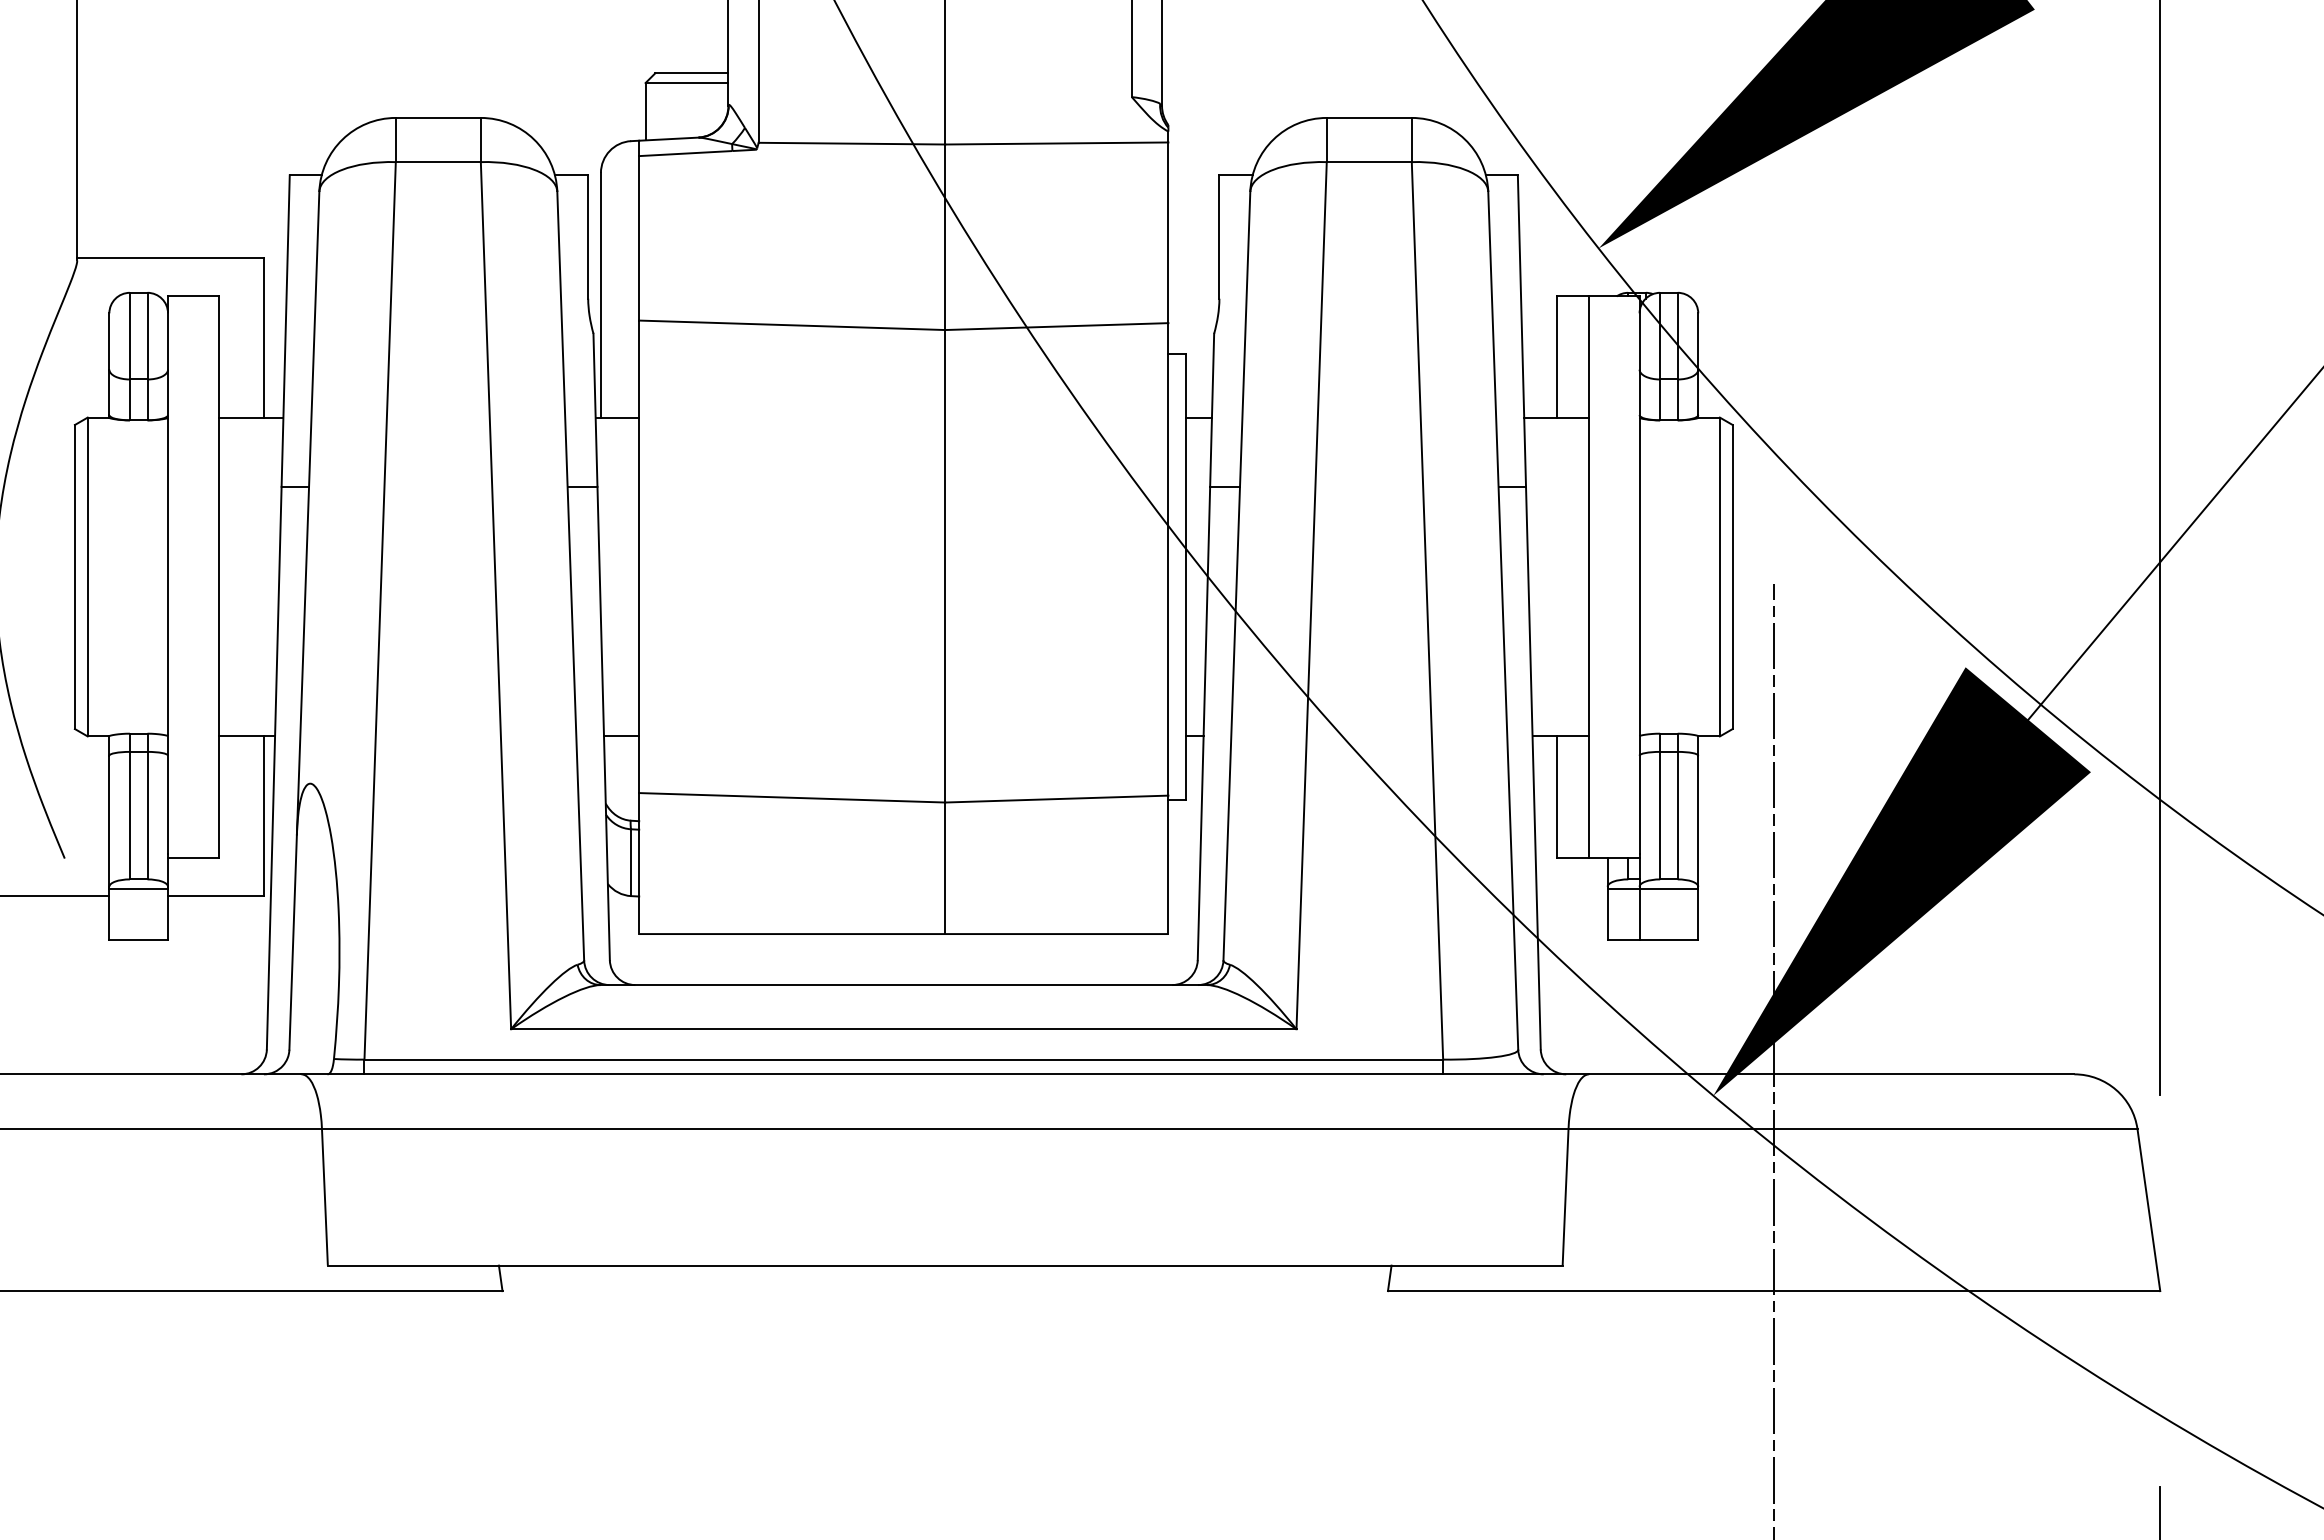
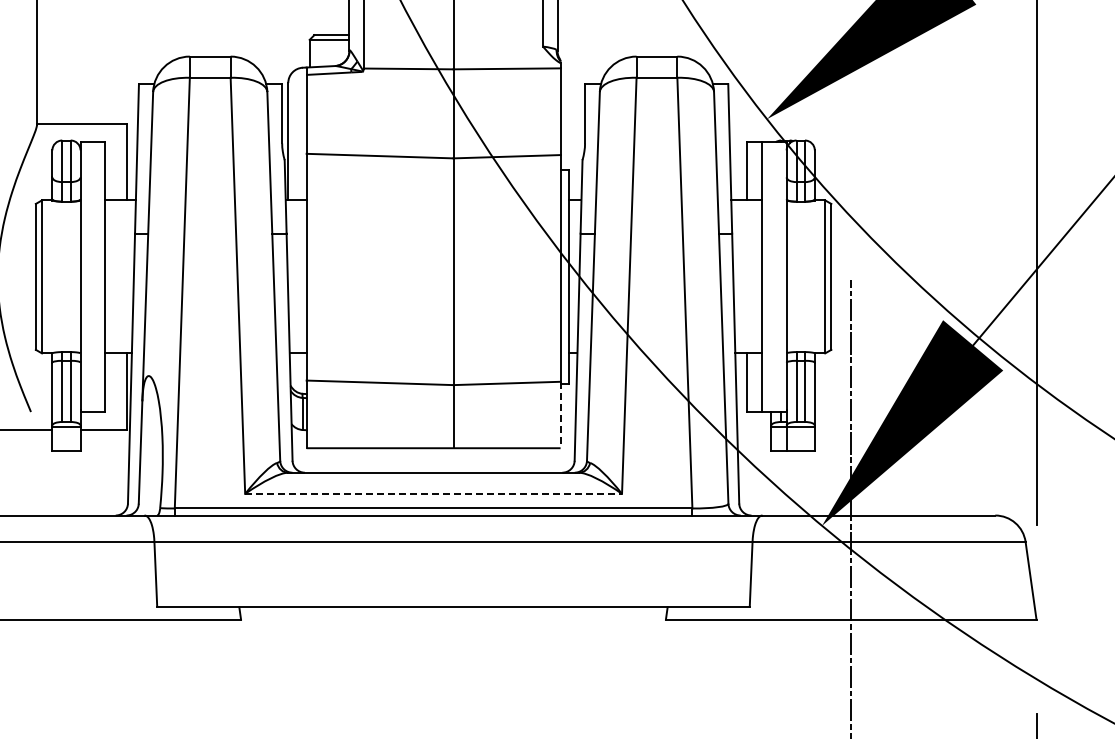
line: (1168, 865) -> (560, 415), solid -> dashed
line: (905, 1028) -> (434, 493), solid -> dashed

